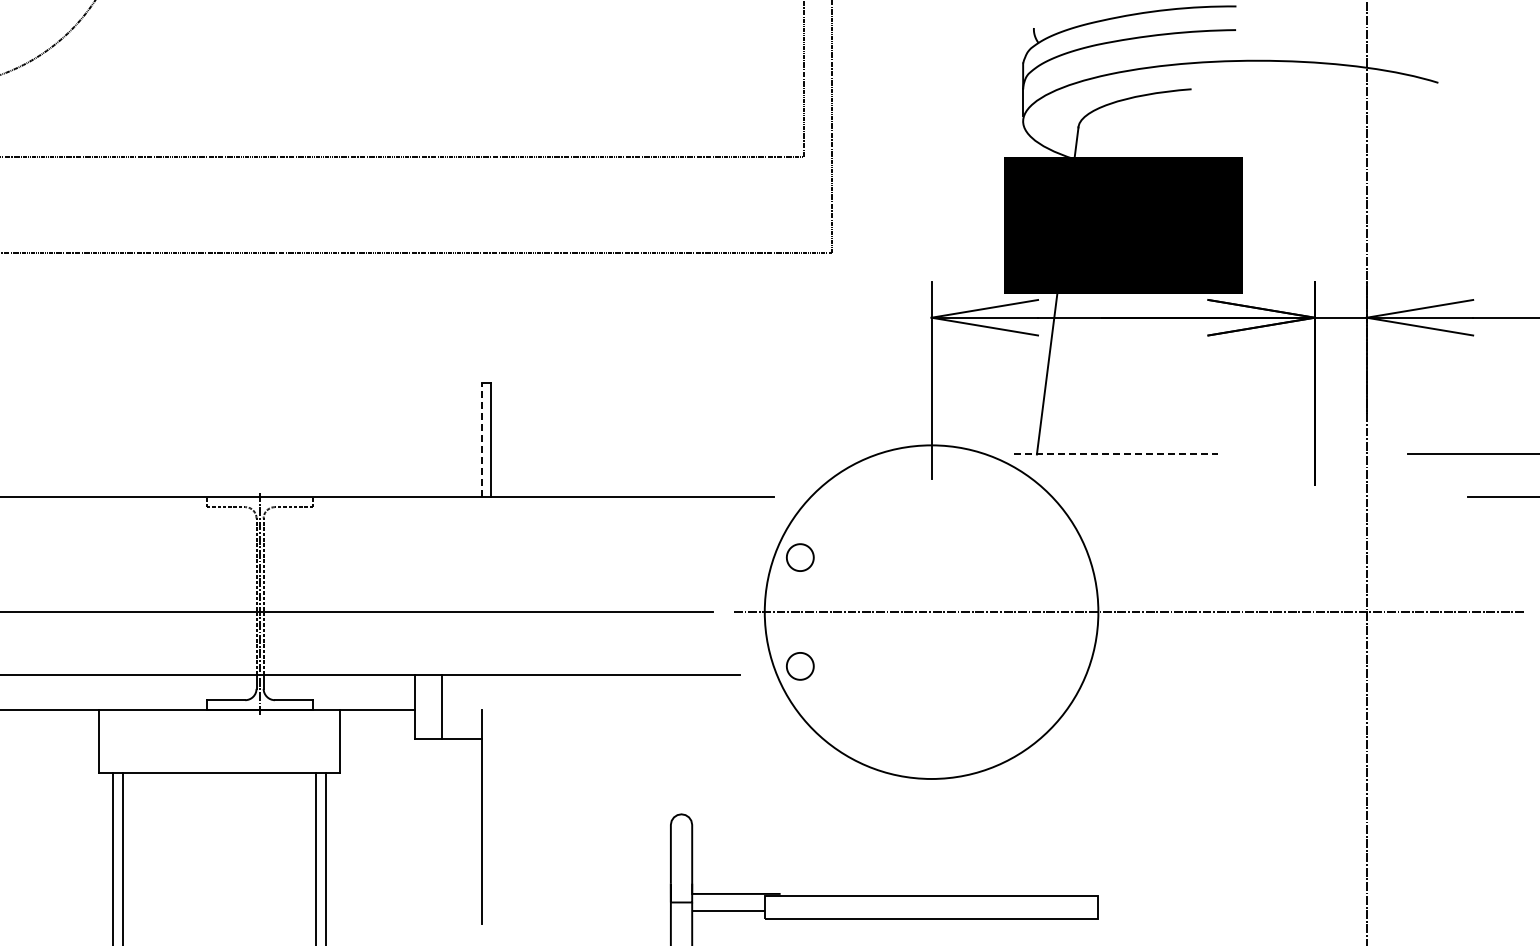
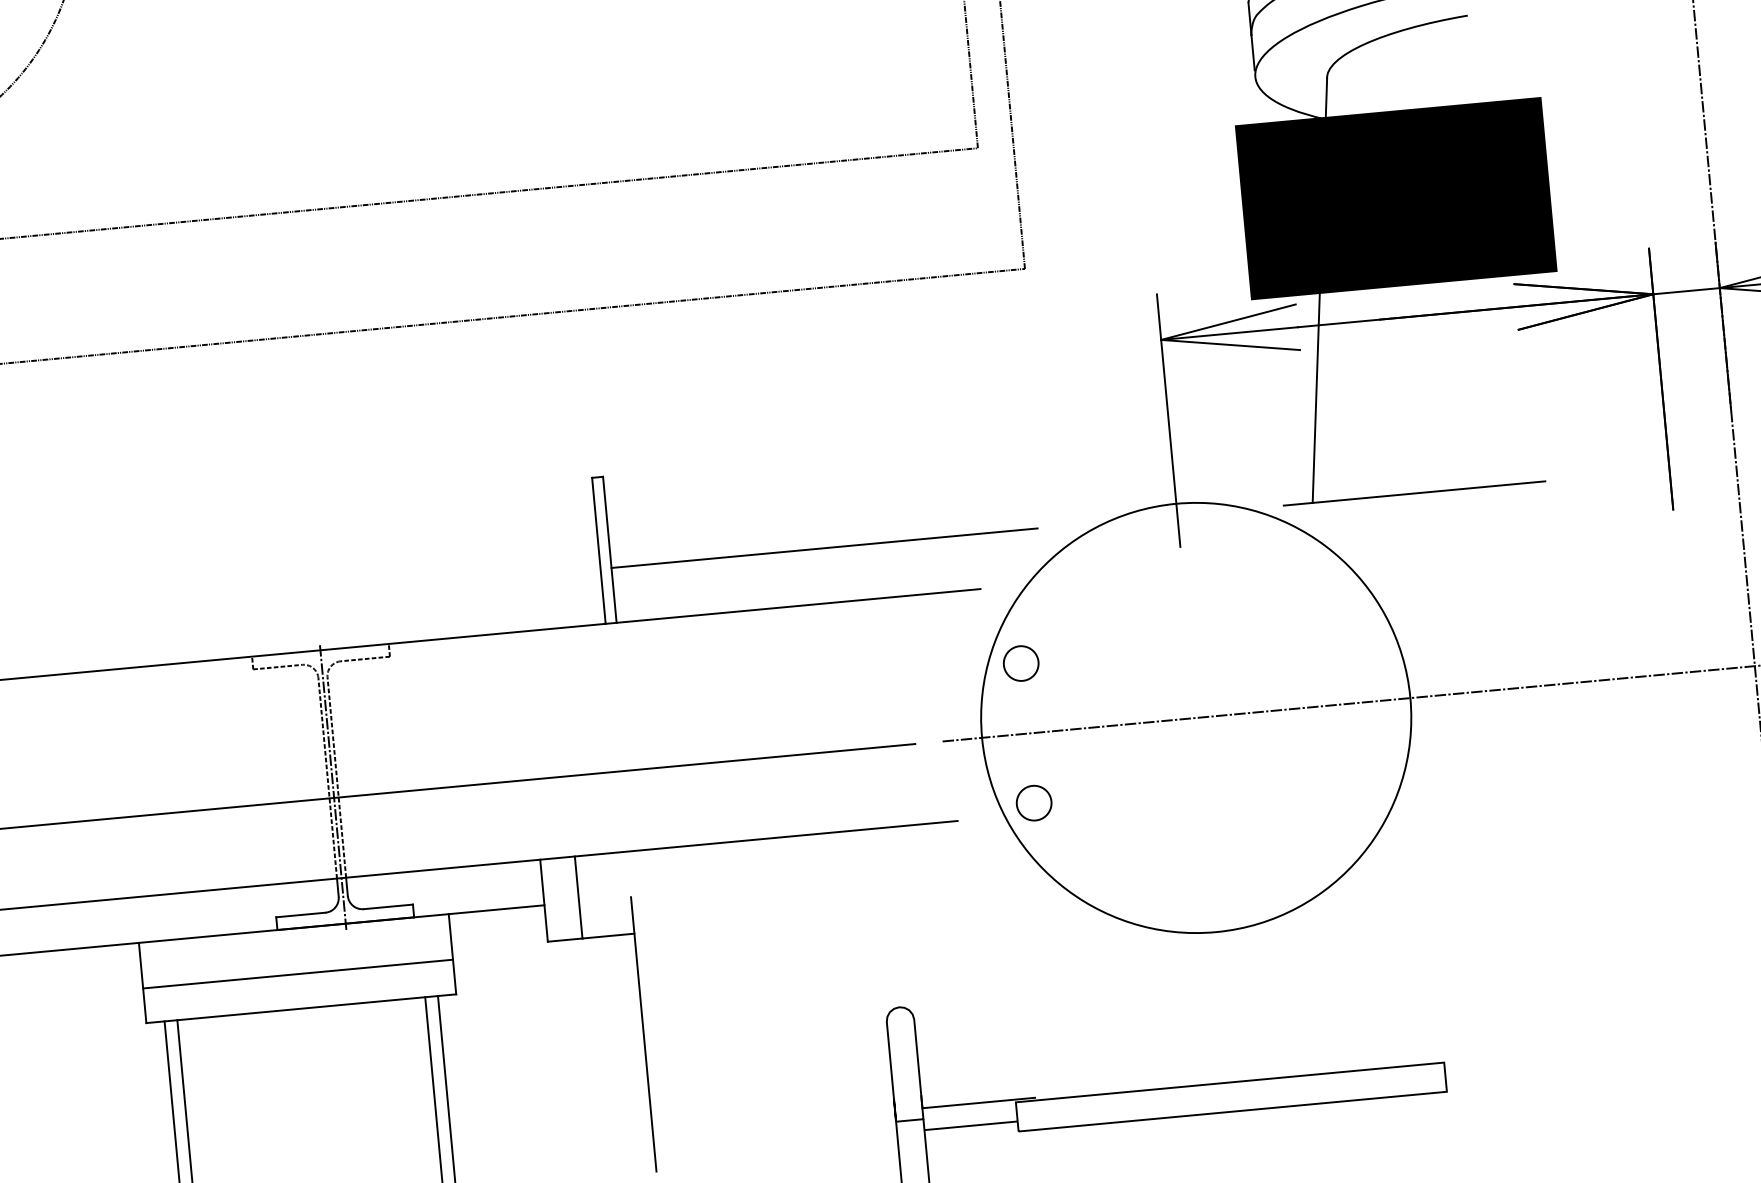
line: (482, 440) -> (599, 551), dashed -> solid
line: (656, 454) -> (824, 548), added
line: (1116, 454) -> (1414, 493), dashed -> solid
line: (219, 745) -> (297, 973), added

